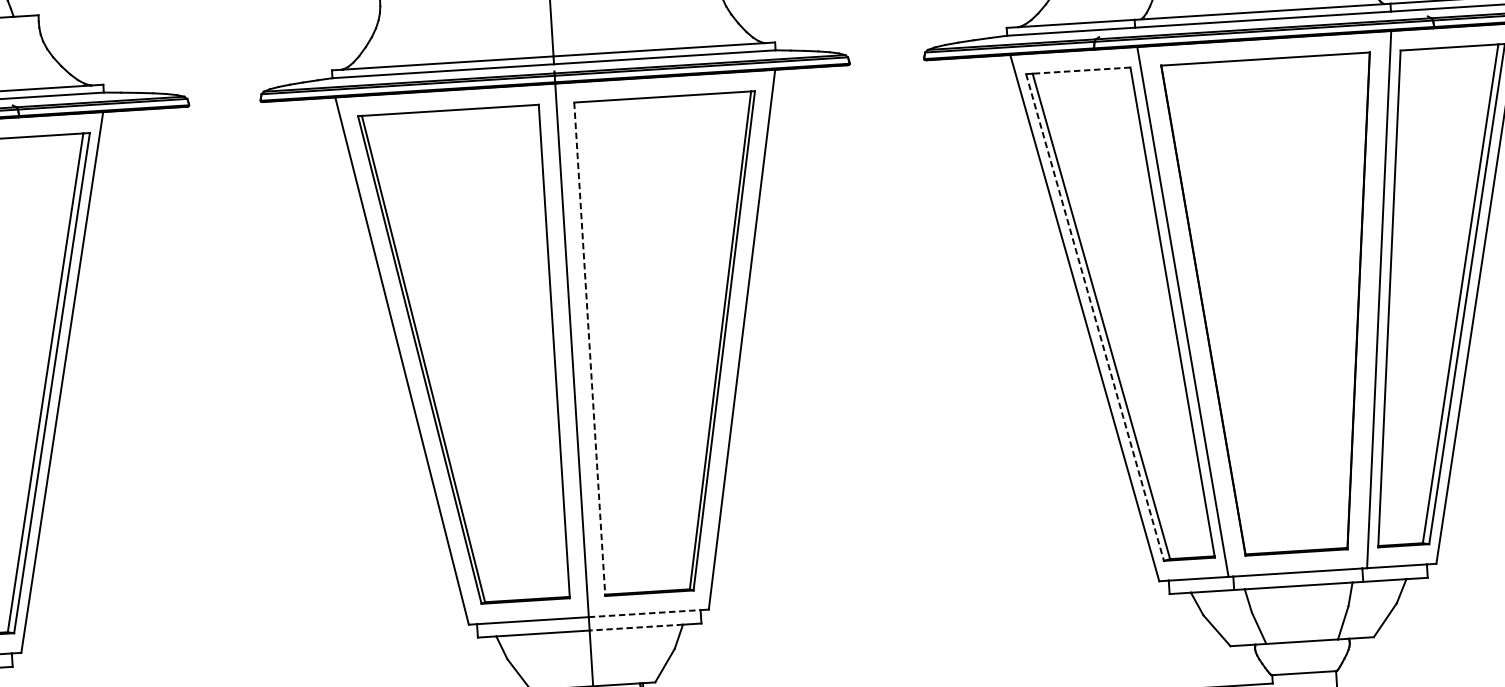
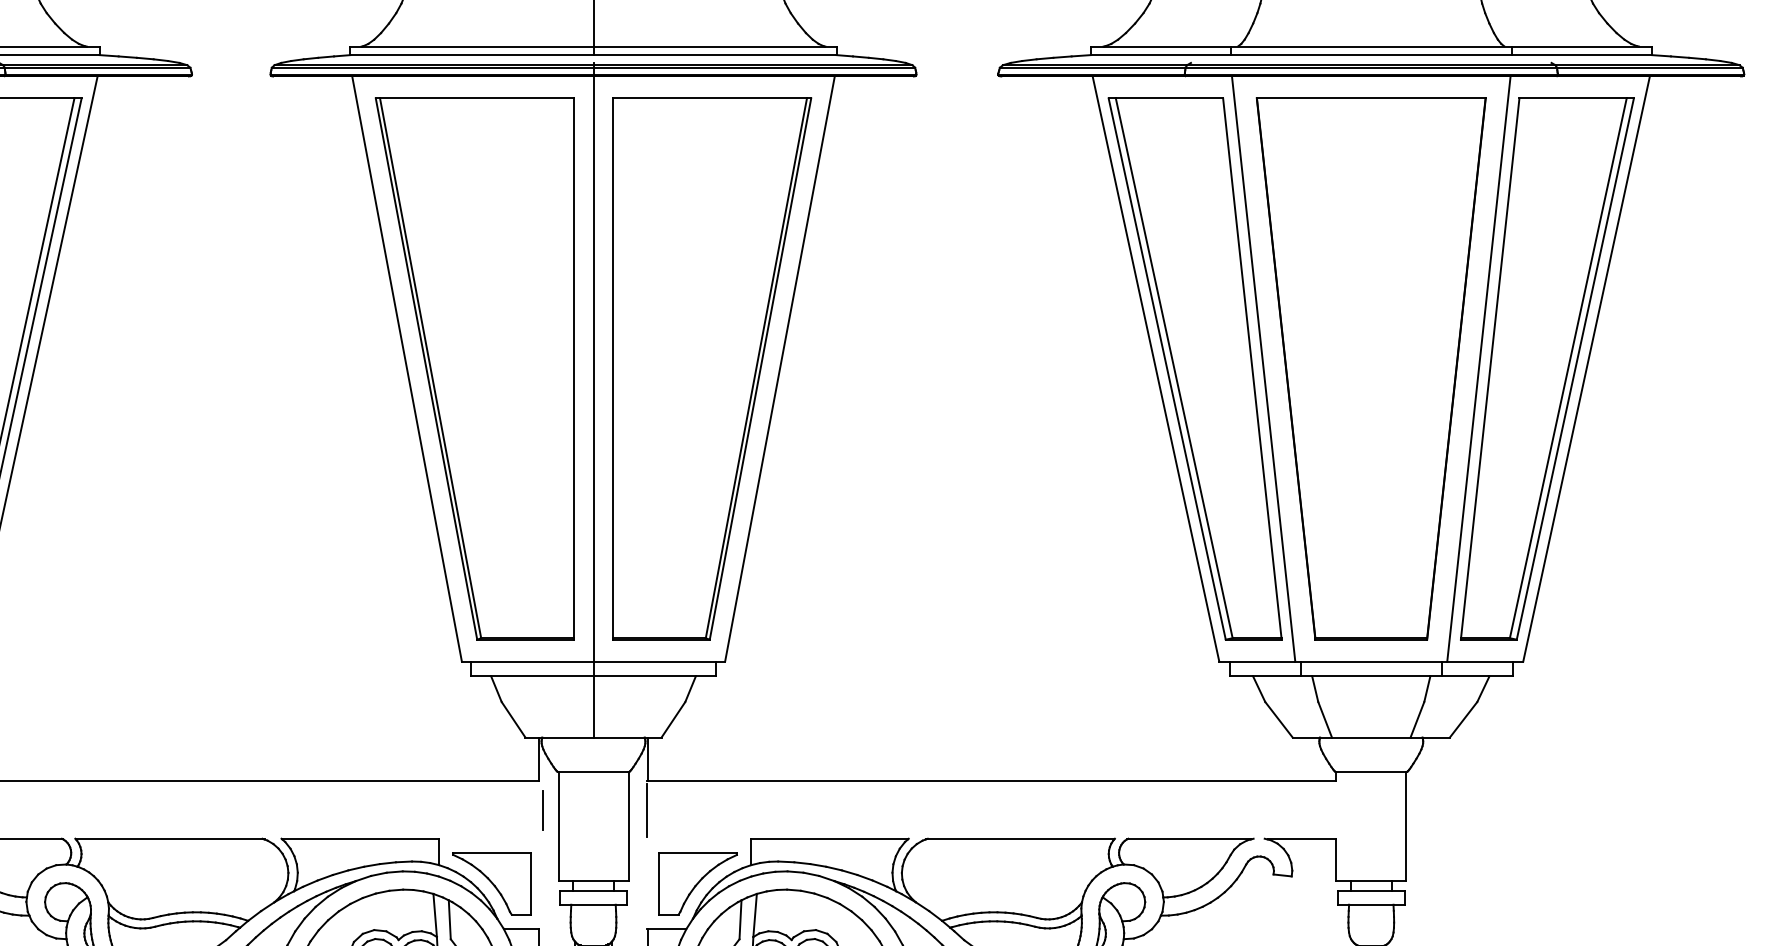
line: (1081, 70) -> (1169, 98), dashed -> solid
line: (1095, 317) -> (1167, 369), dashed -> solid
line: (589, 348) -> (612, 368), dashed -> solid
line: (645, 613) -> (655, 661), dashed -> solid
line: (636, 627) -> (644, 676), dashed -> solid

